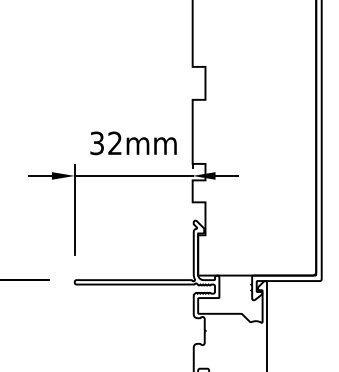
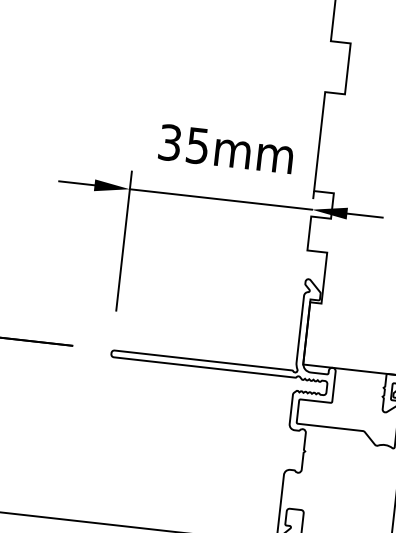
text: (114, 143) -> (196, 146), 32mm -> 35mm

